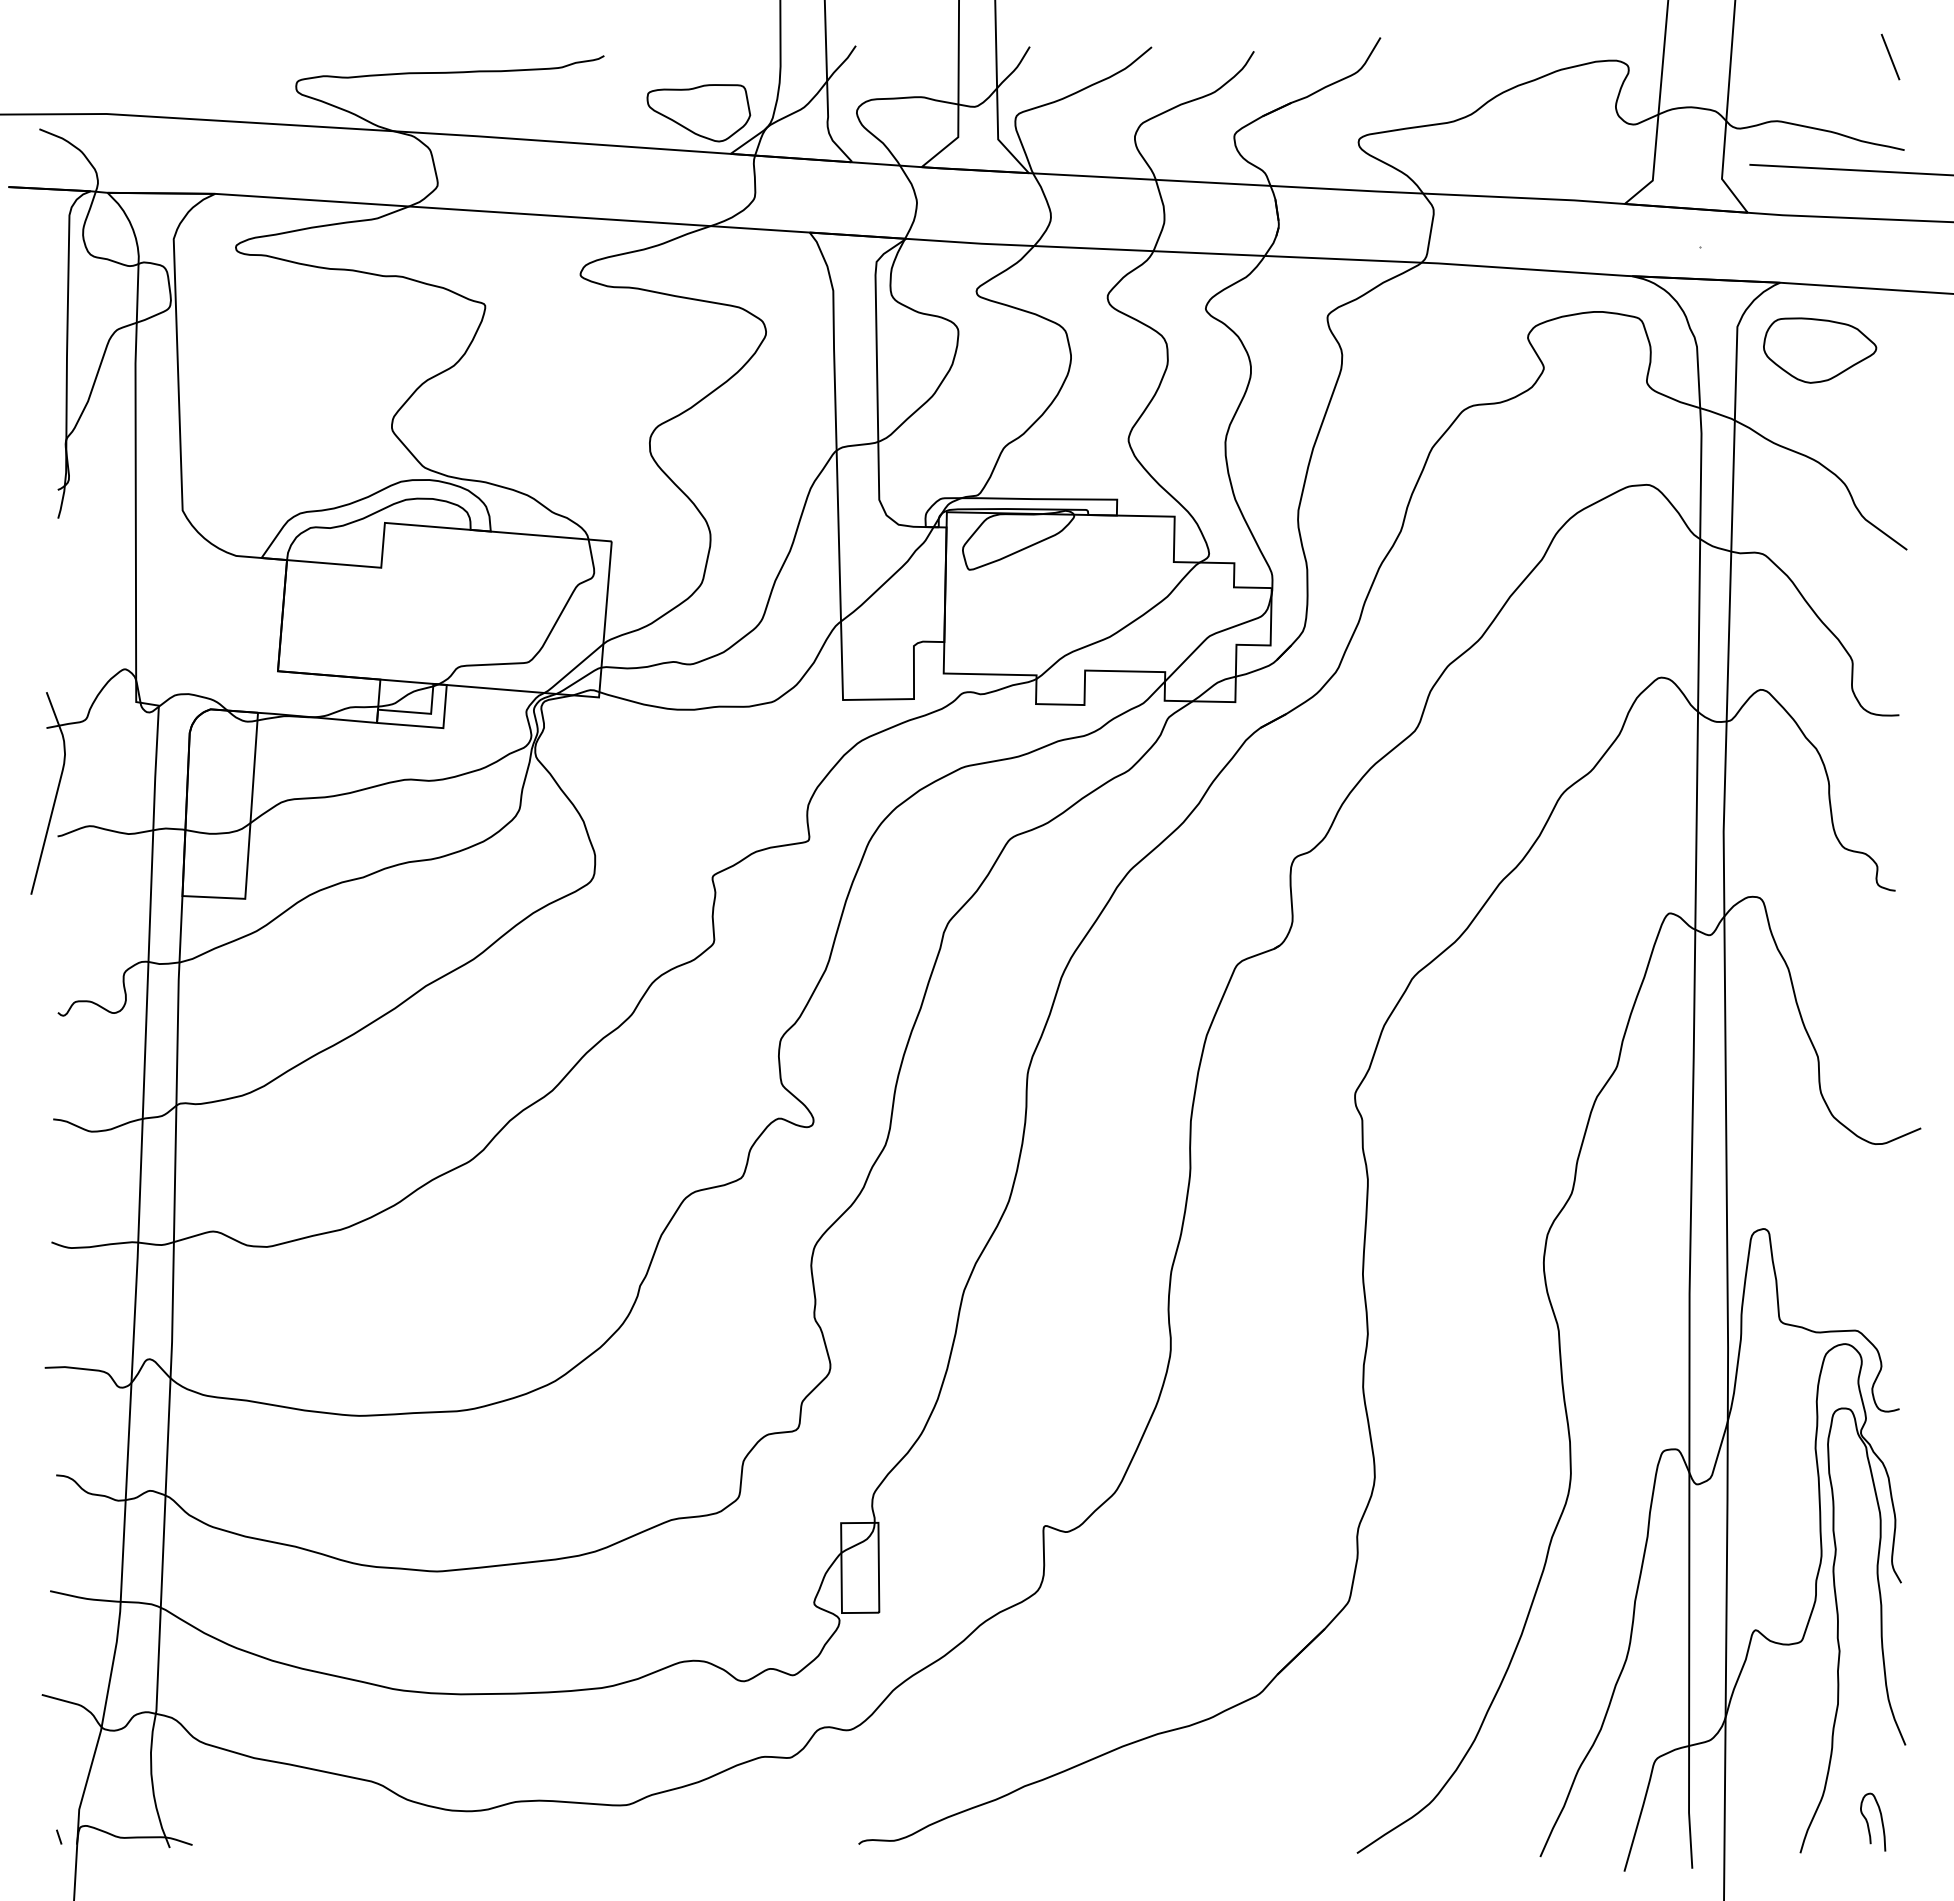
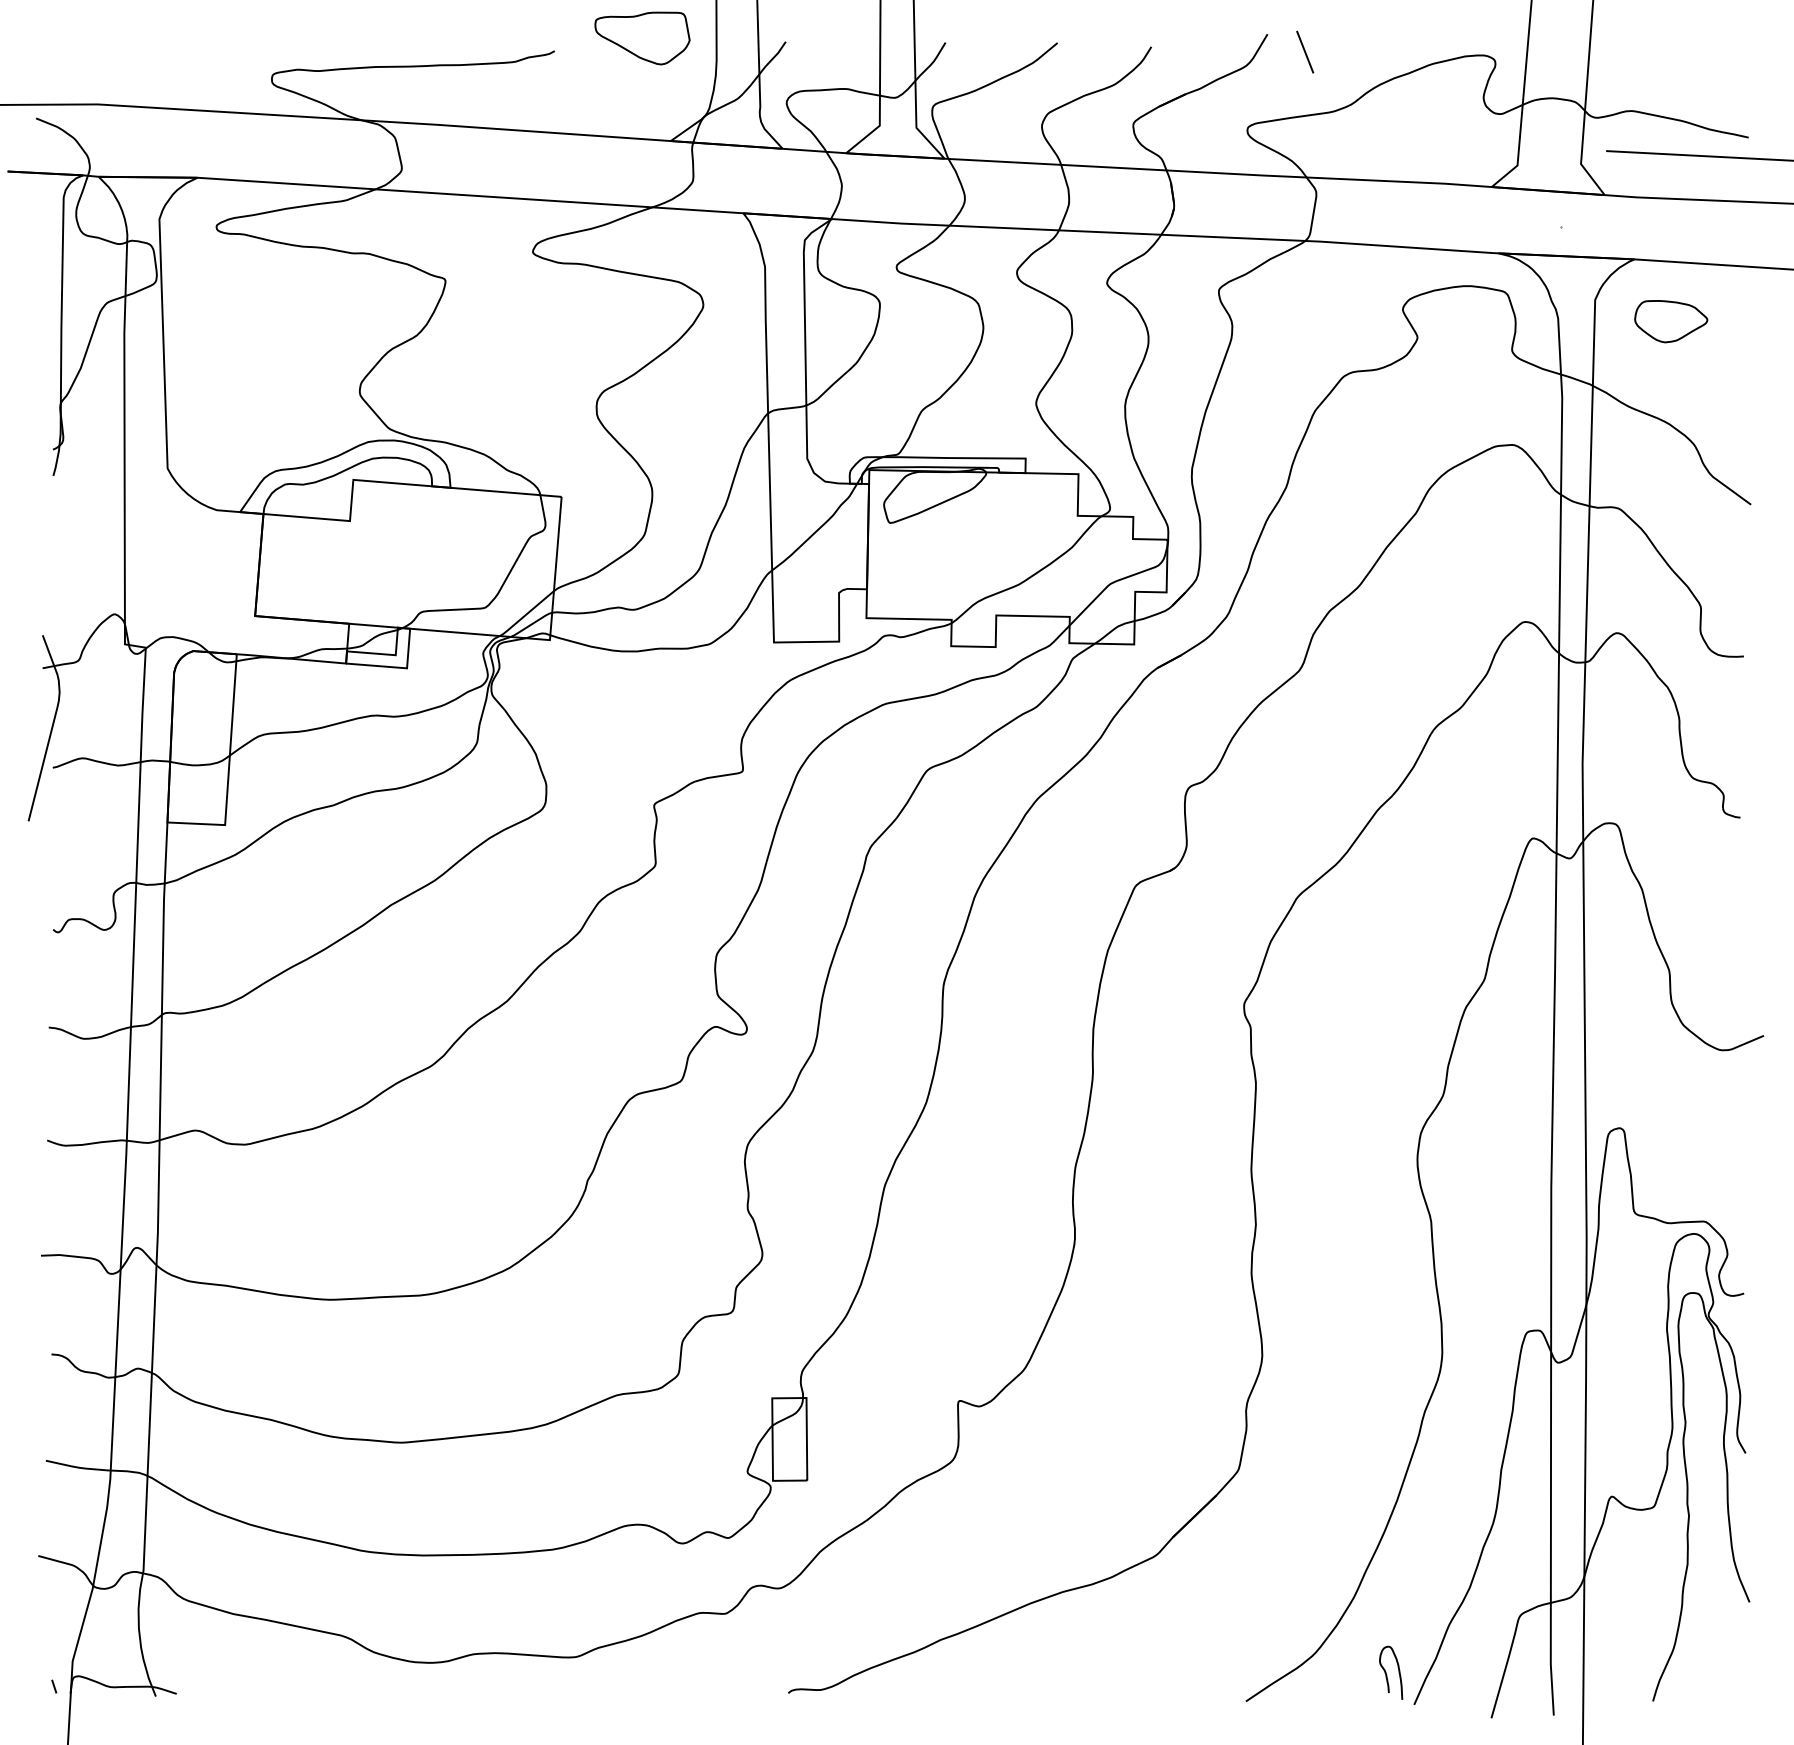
line: (1890, 56) -> (1305, 51), moved
part: (698, 113) -> (642, 38), moved
part: (1820, 350) -> (1671, 321), size x0.7
curve: (1868, 1822) -> (1386, 1673), moved

